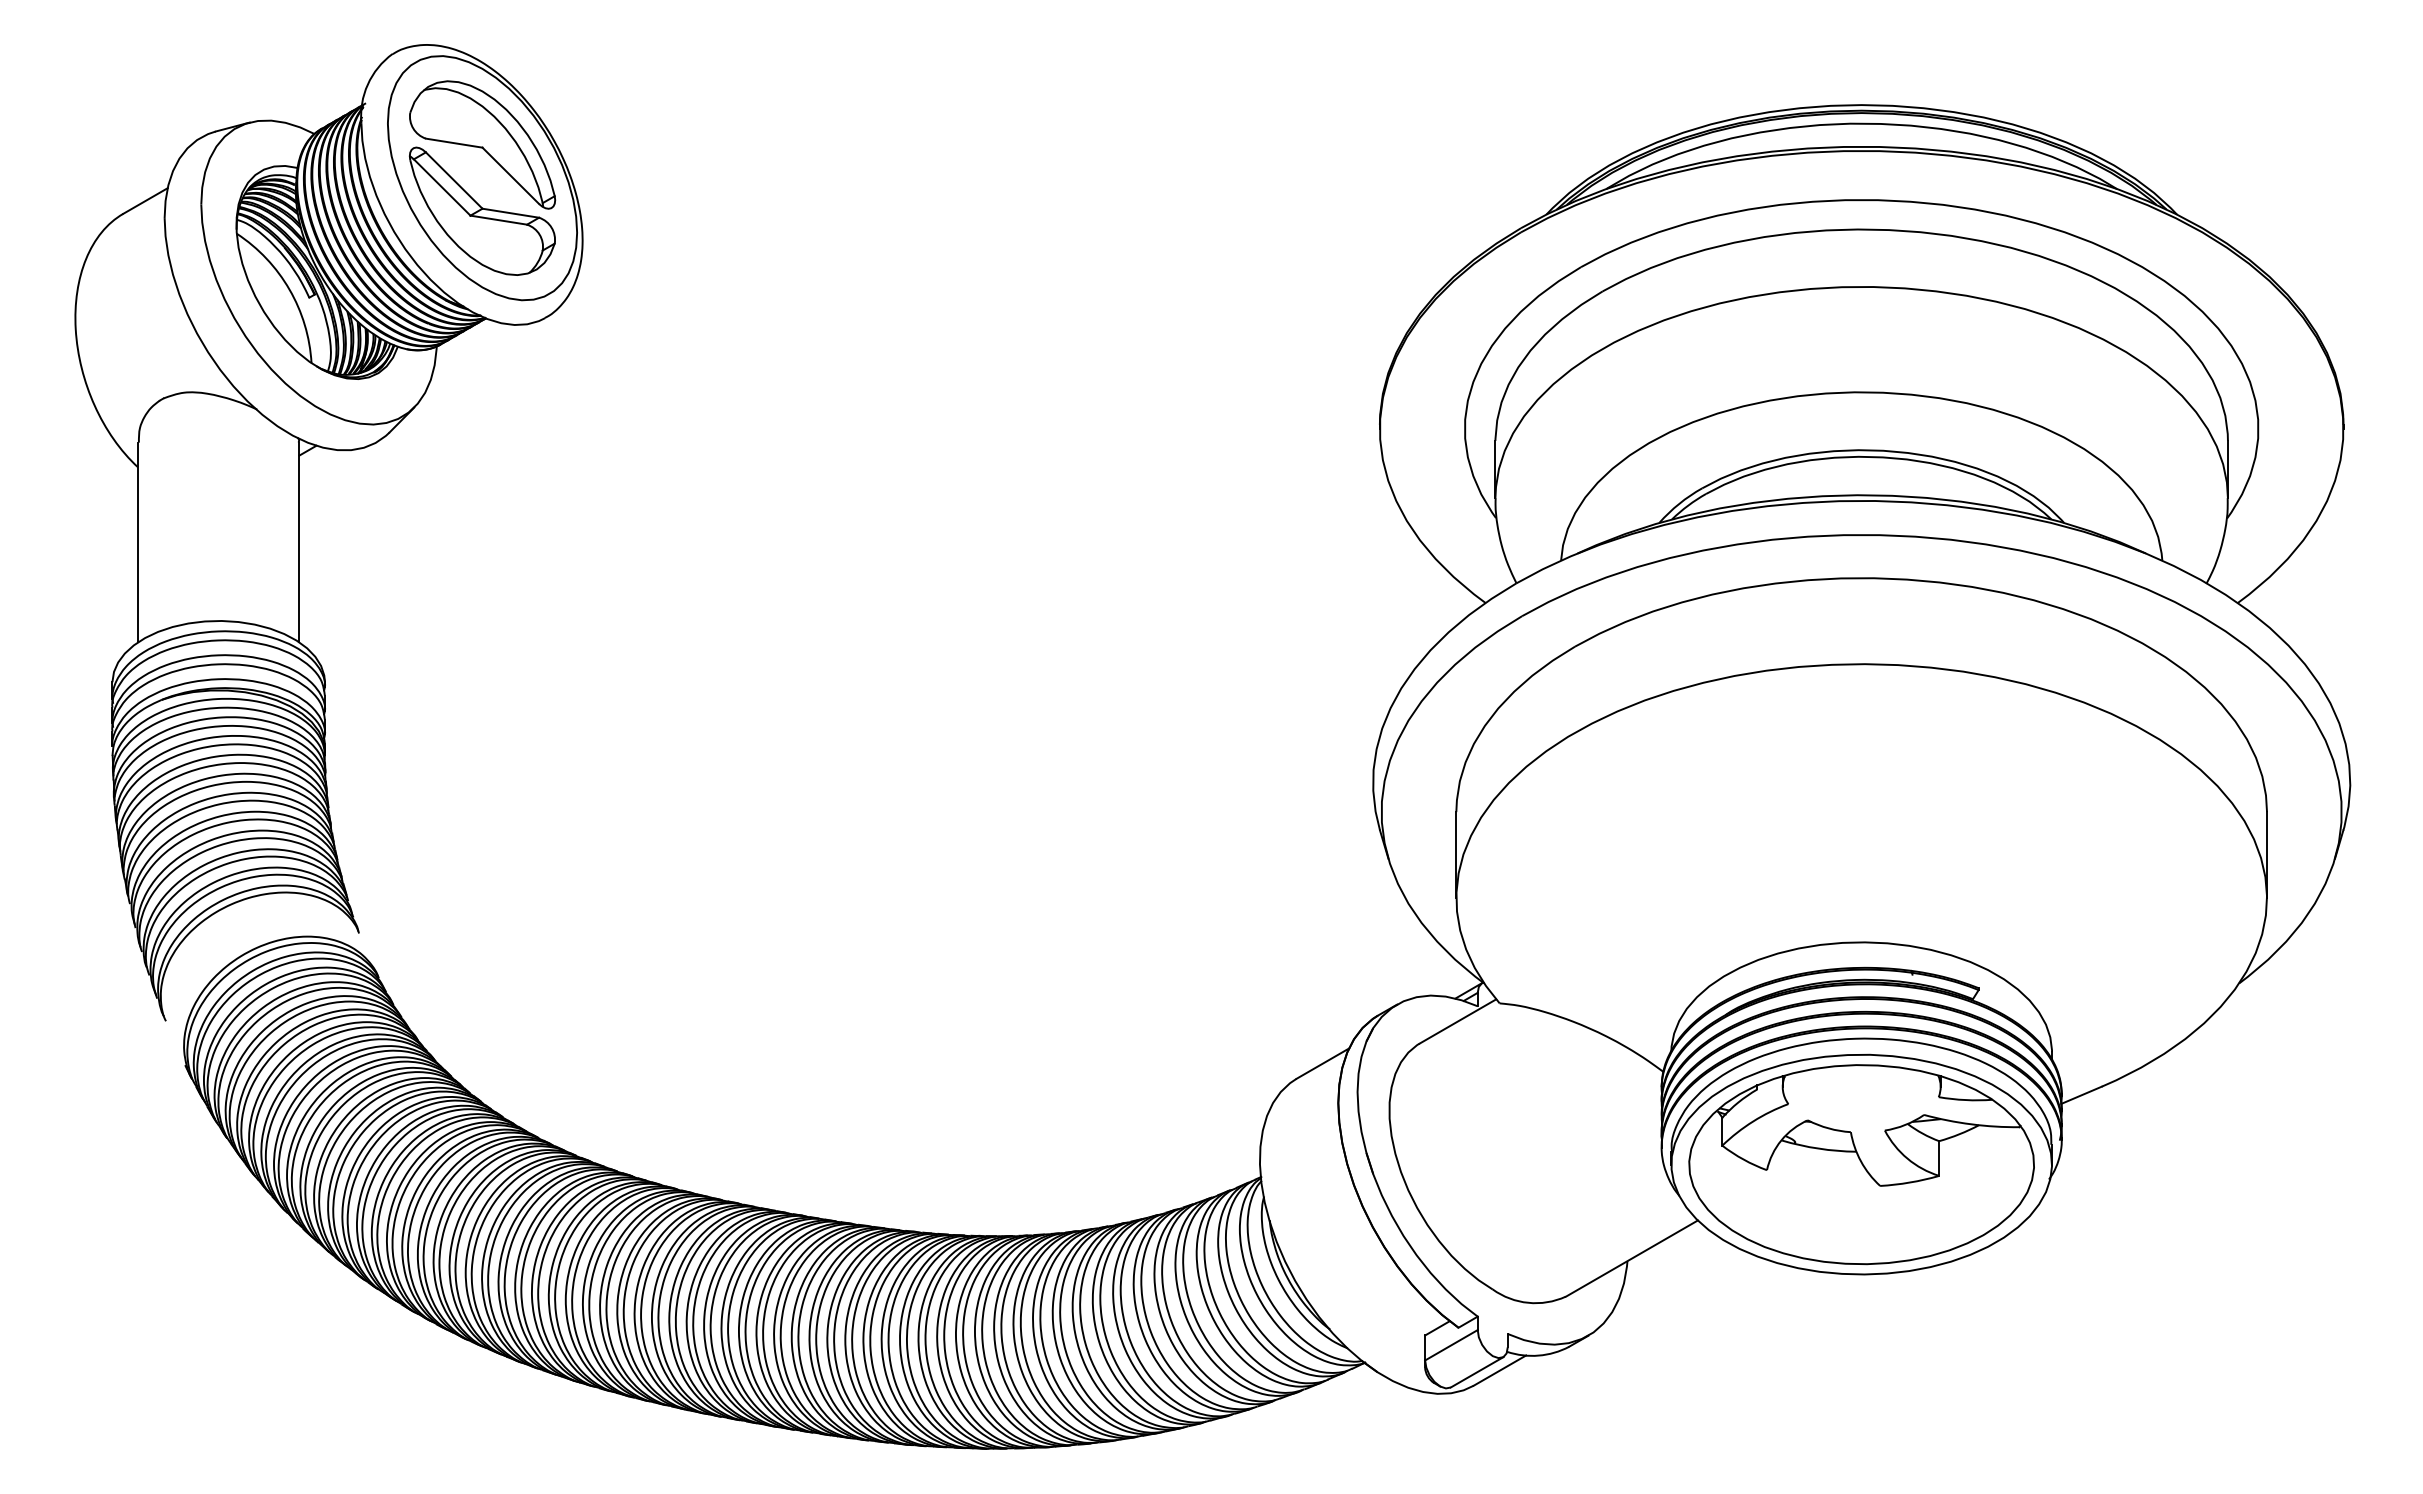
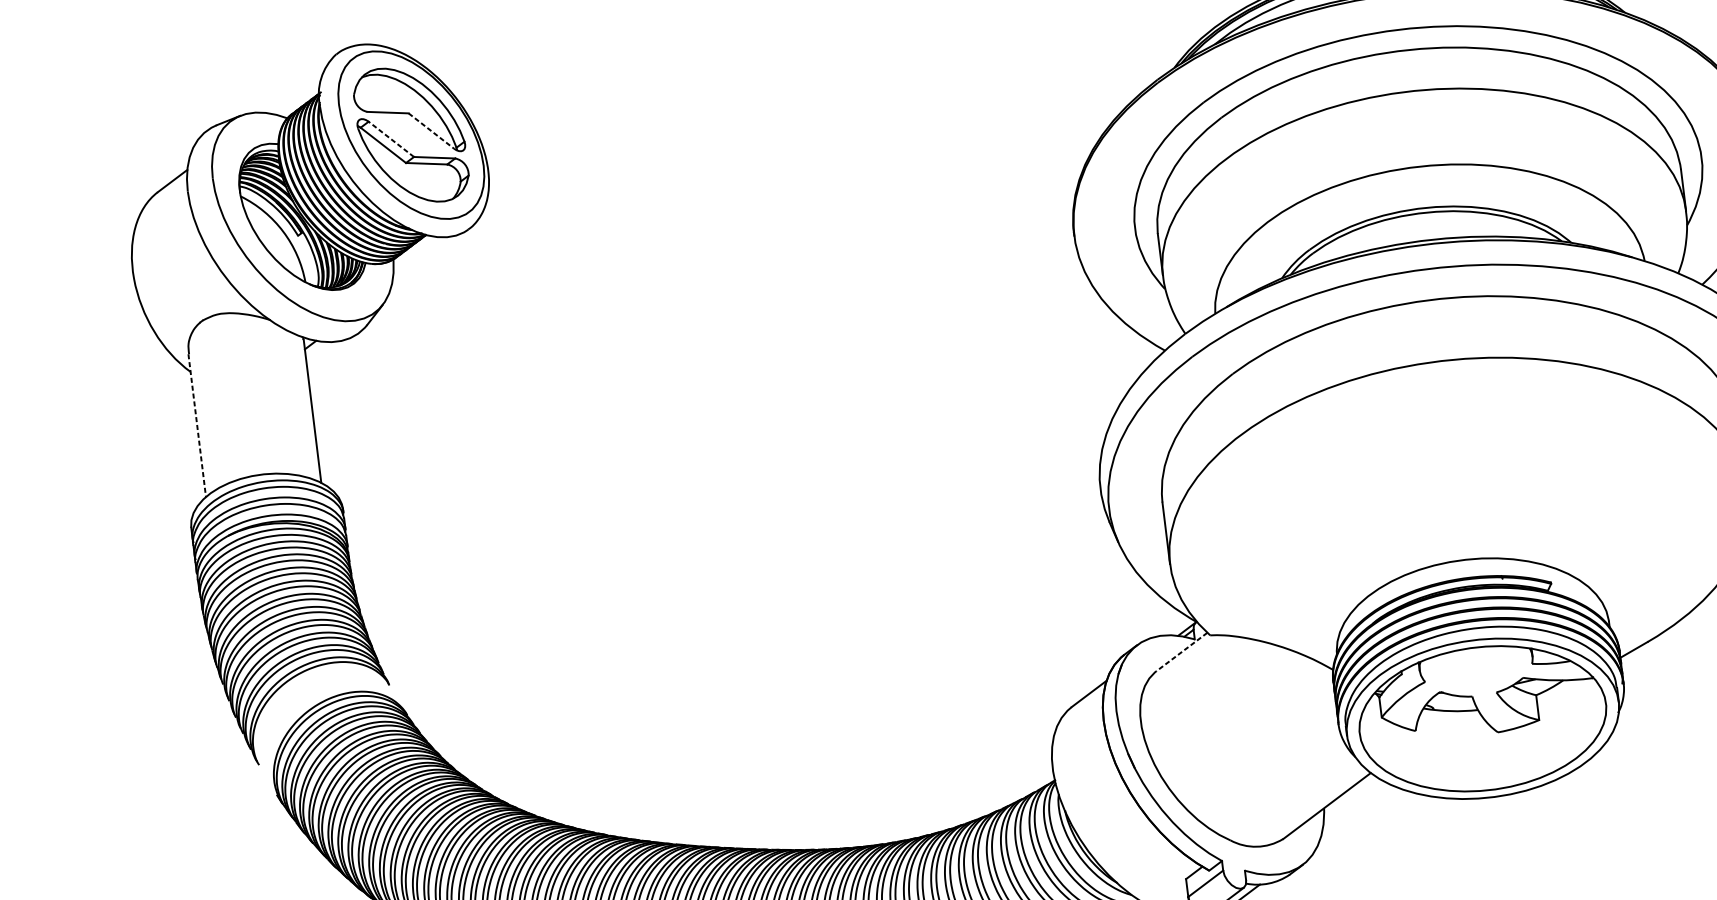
line: (510, 175) -> (431, 130), solid -> dashed
line: (454, 180) -> (391, 139), solid -> dashed
line: (137, 542) -> (196, 425), solid -> dashed
line: (1457, 1021) -> (1181, 652), solid -> dashed

